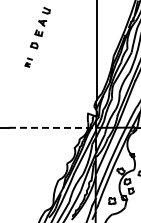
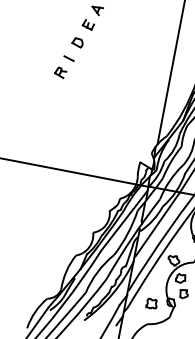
part: (28, 62) -> (63, 66), size x1.67
line: (52, 127) -> (81, 173), dashed -> solid

